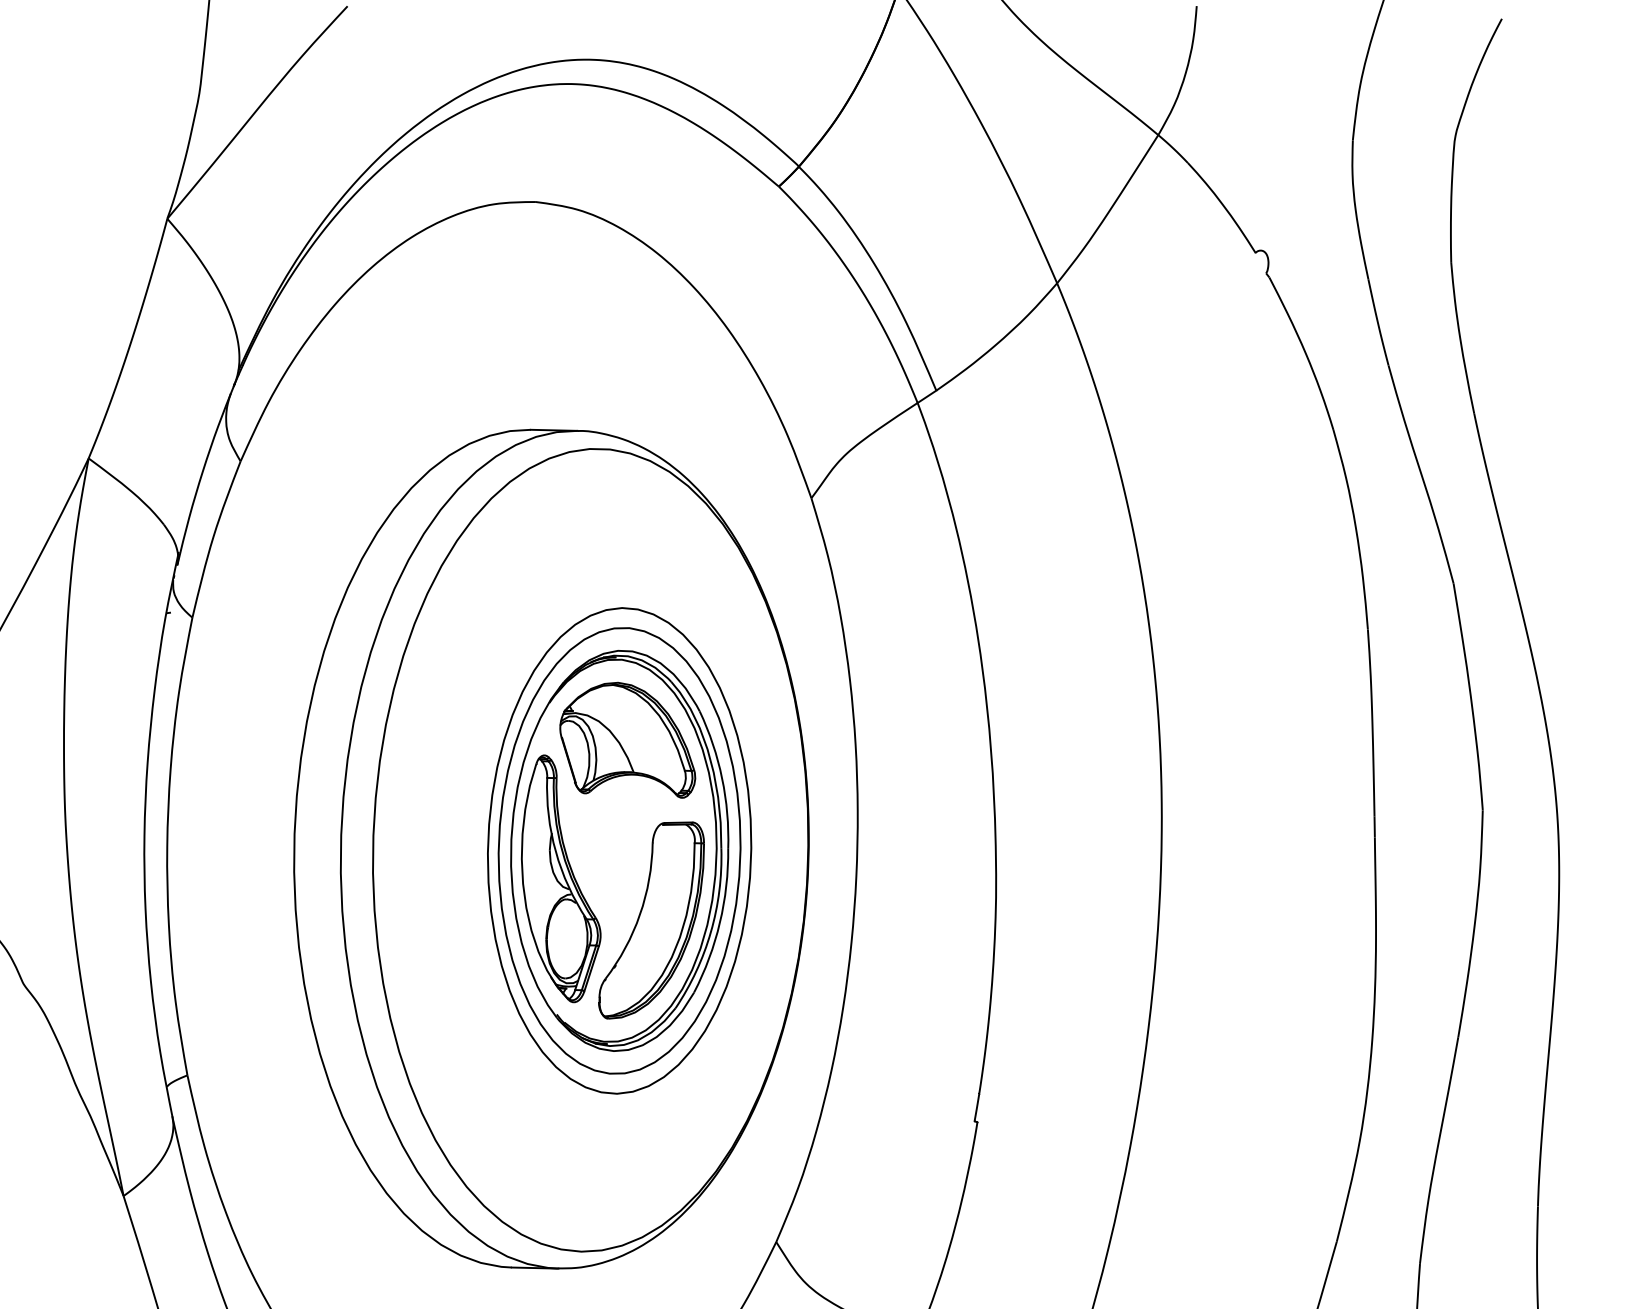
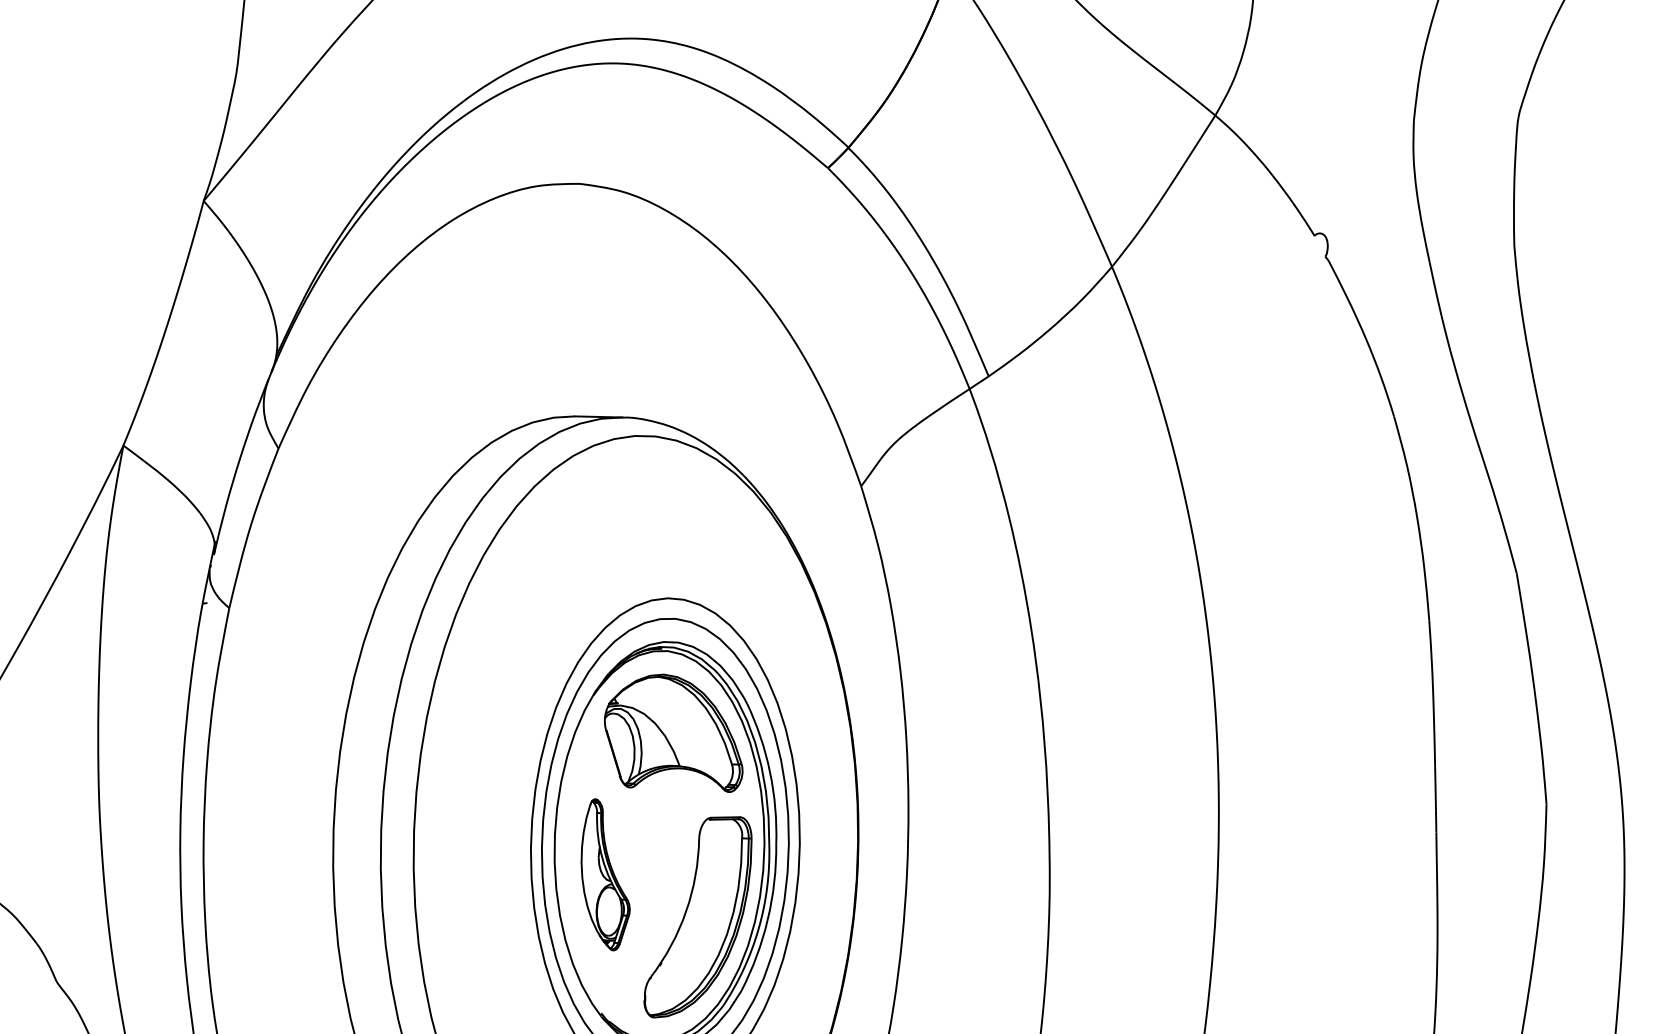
part: (560, 878) -> (605, 874), size x0.6

